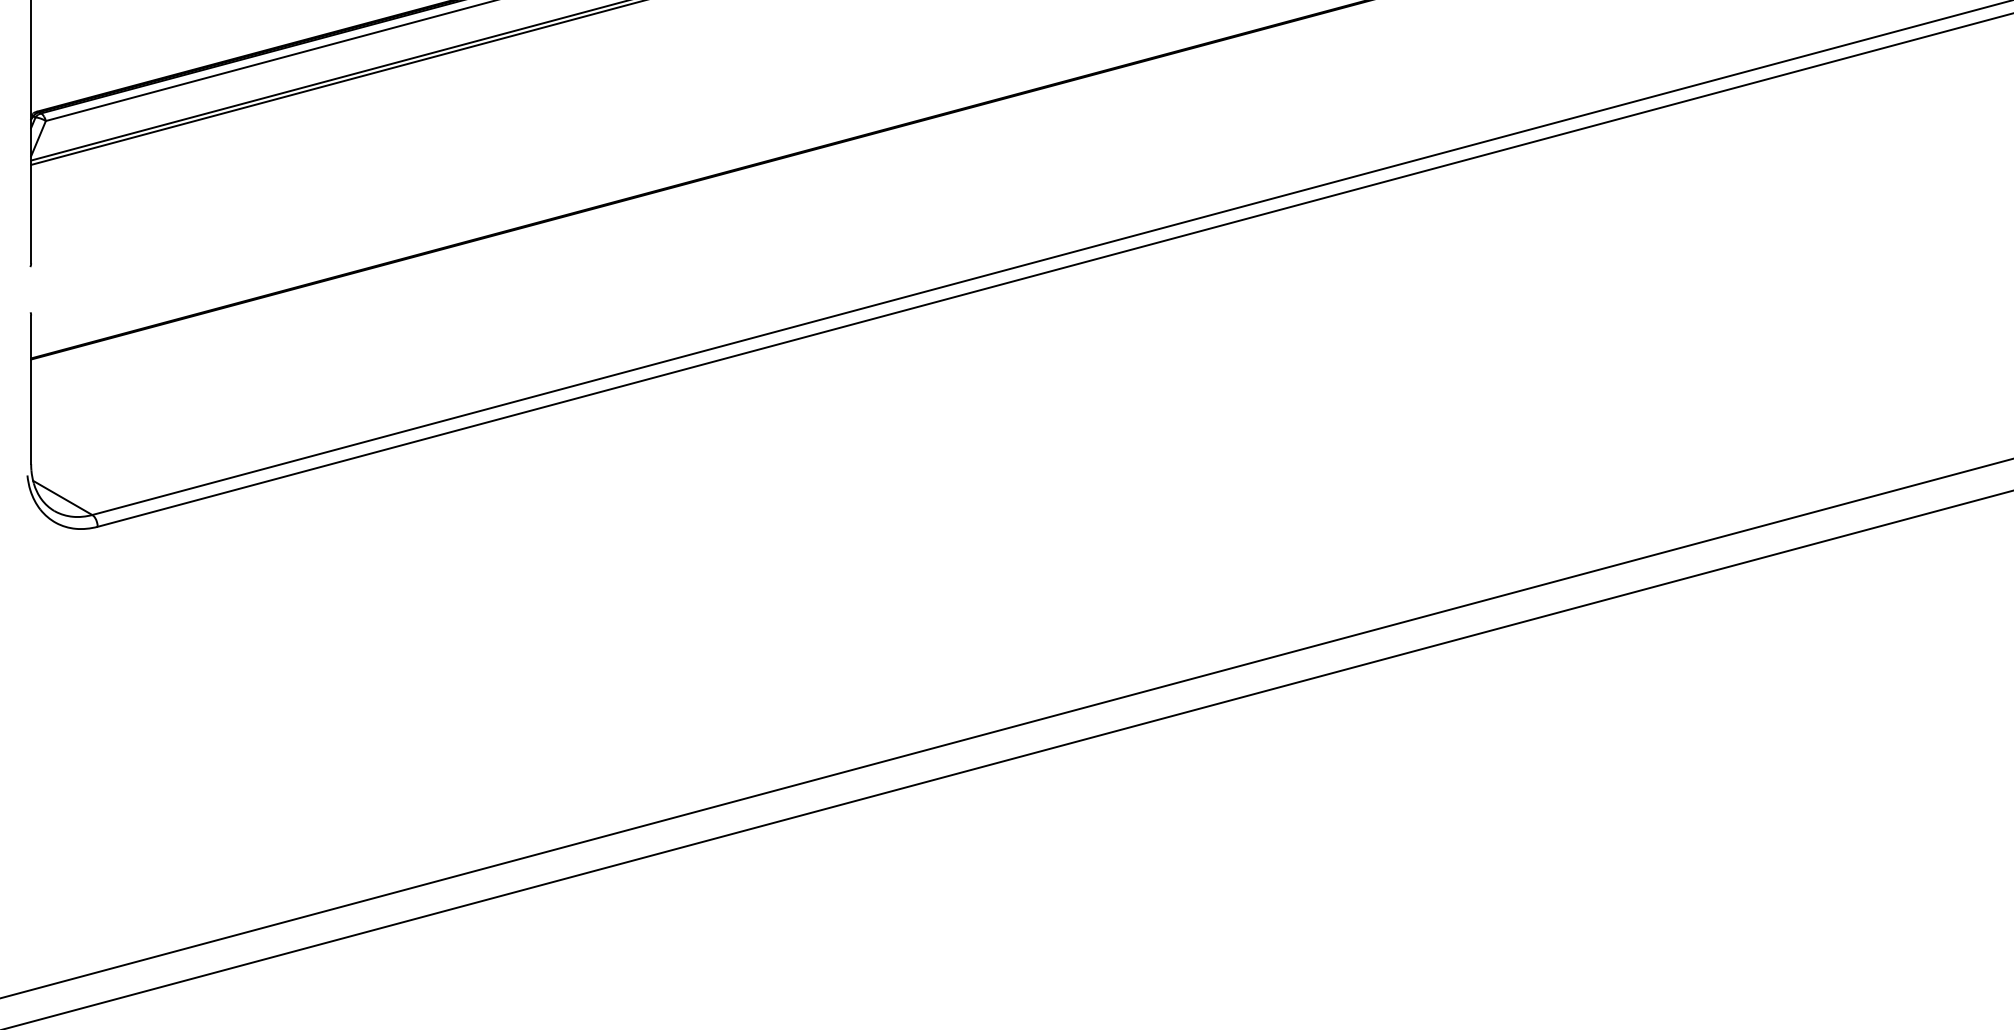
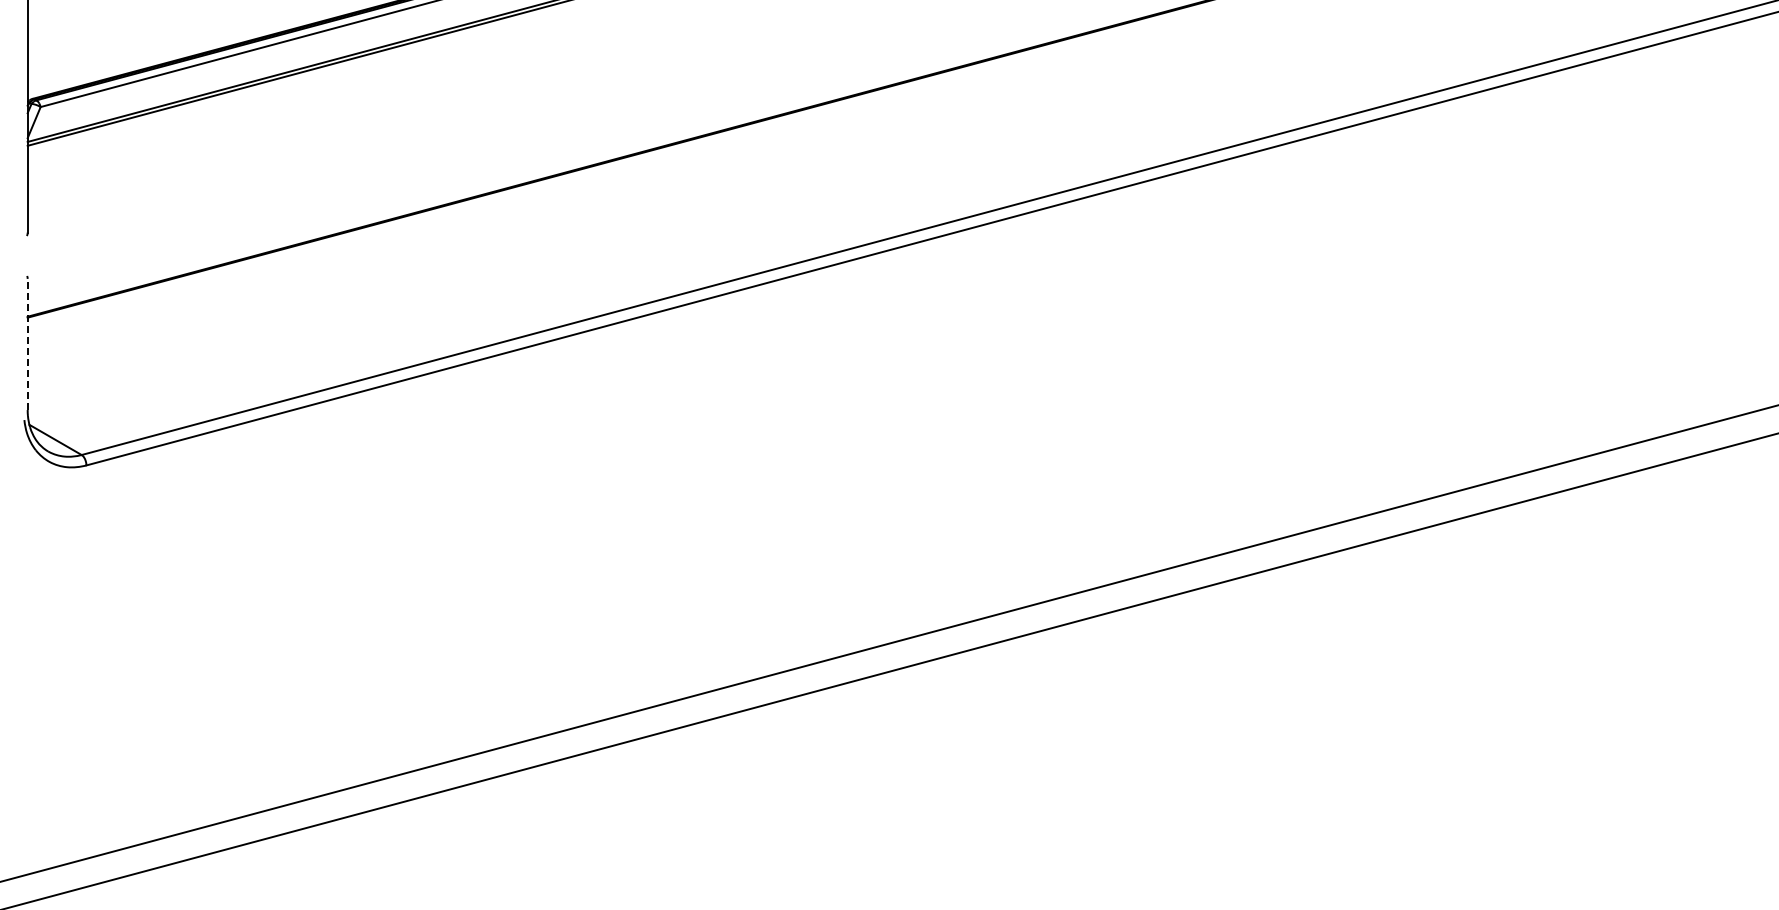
line: (30, 389) -> (27, 344), solid -> dashed

